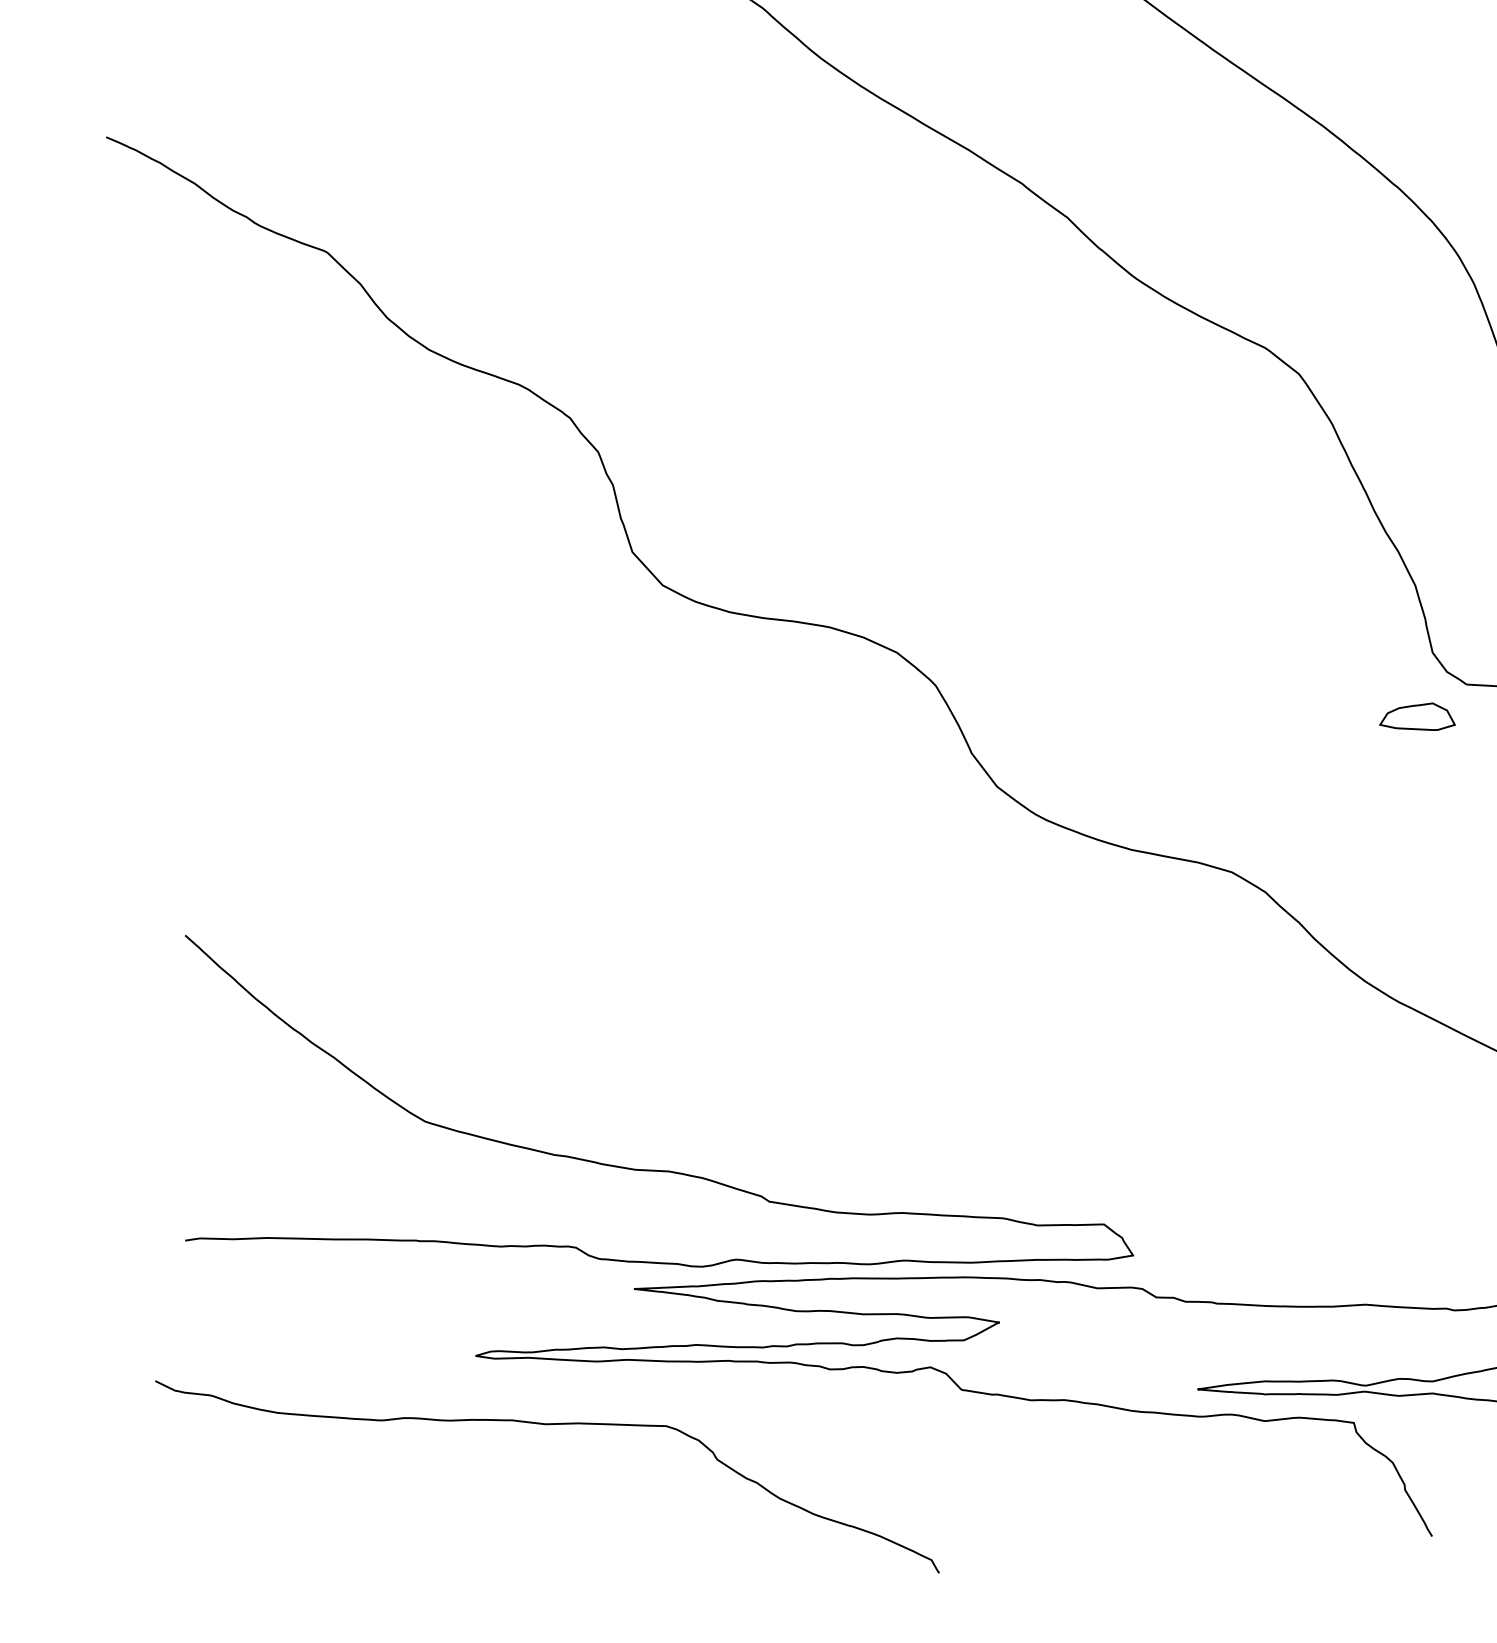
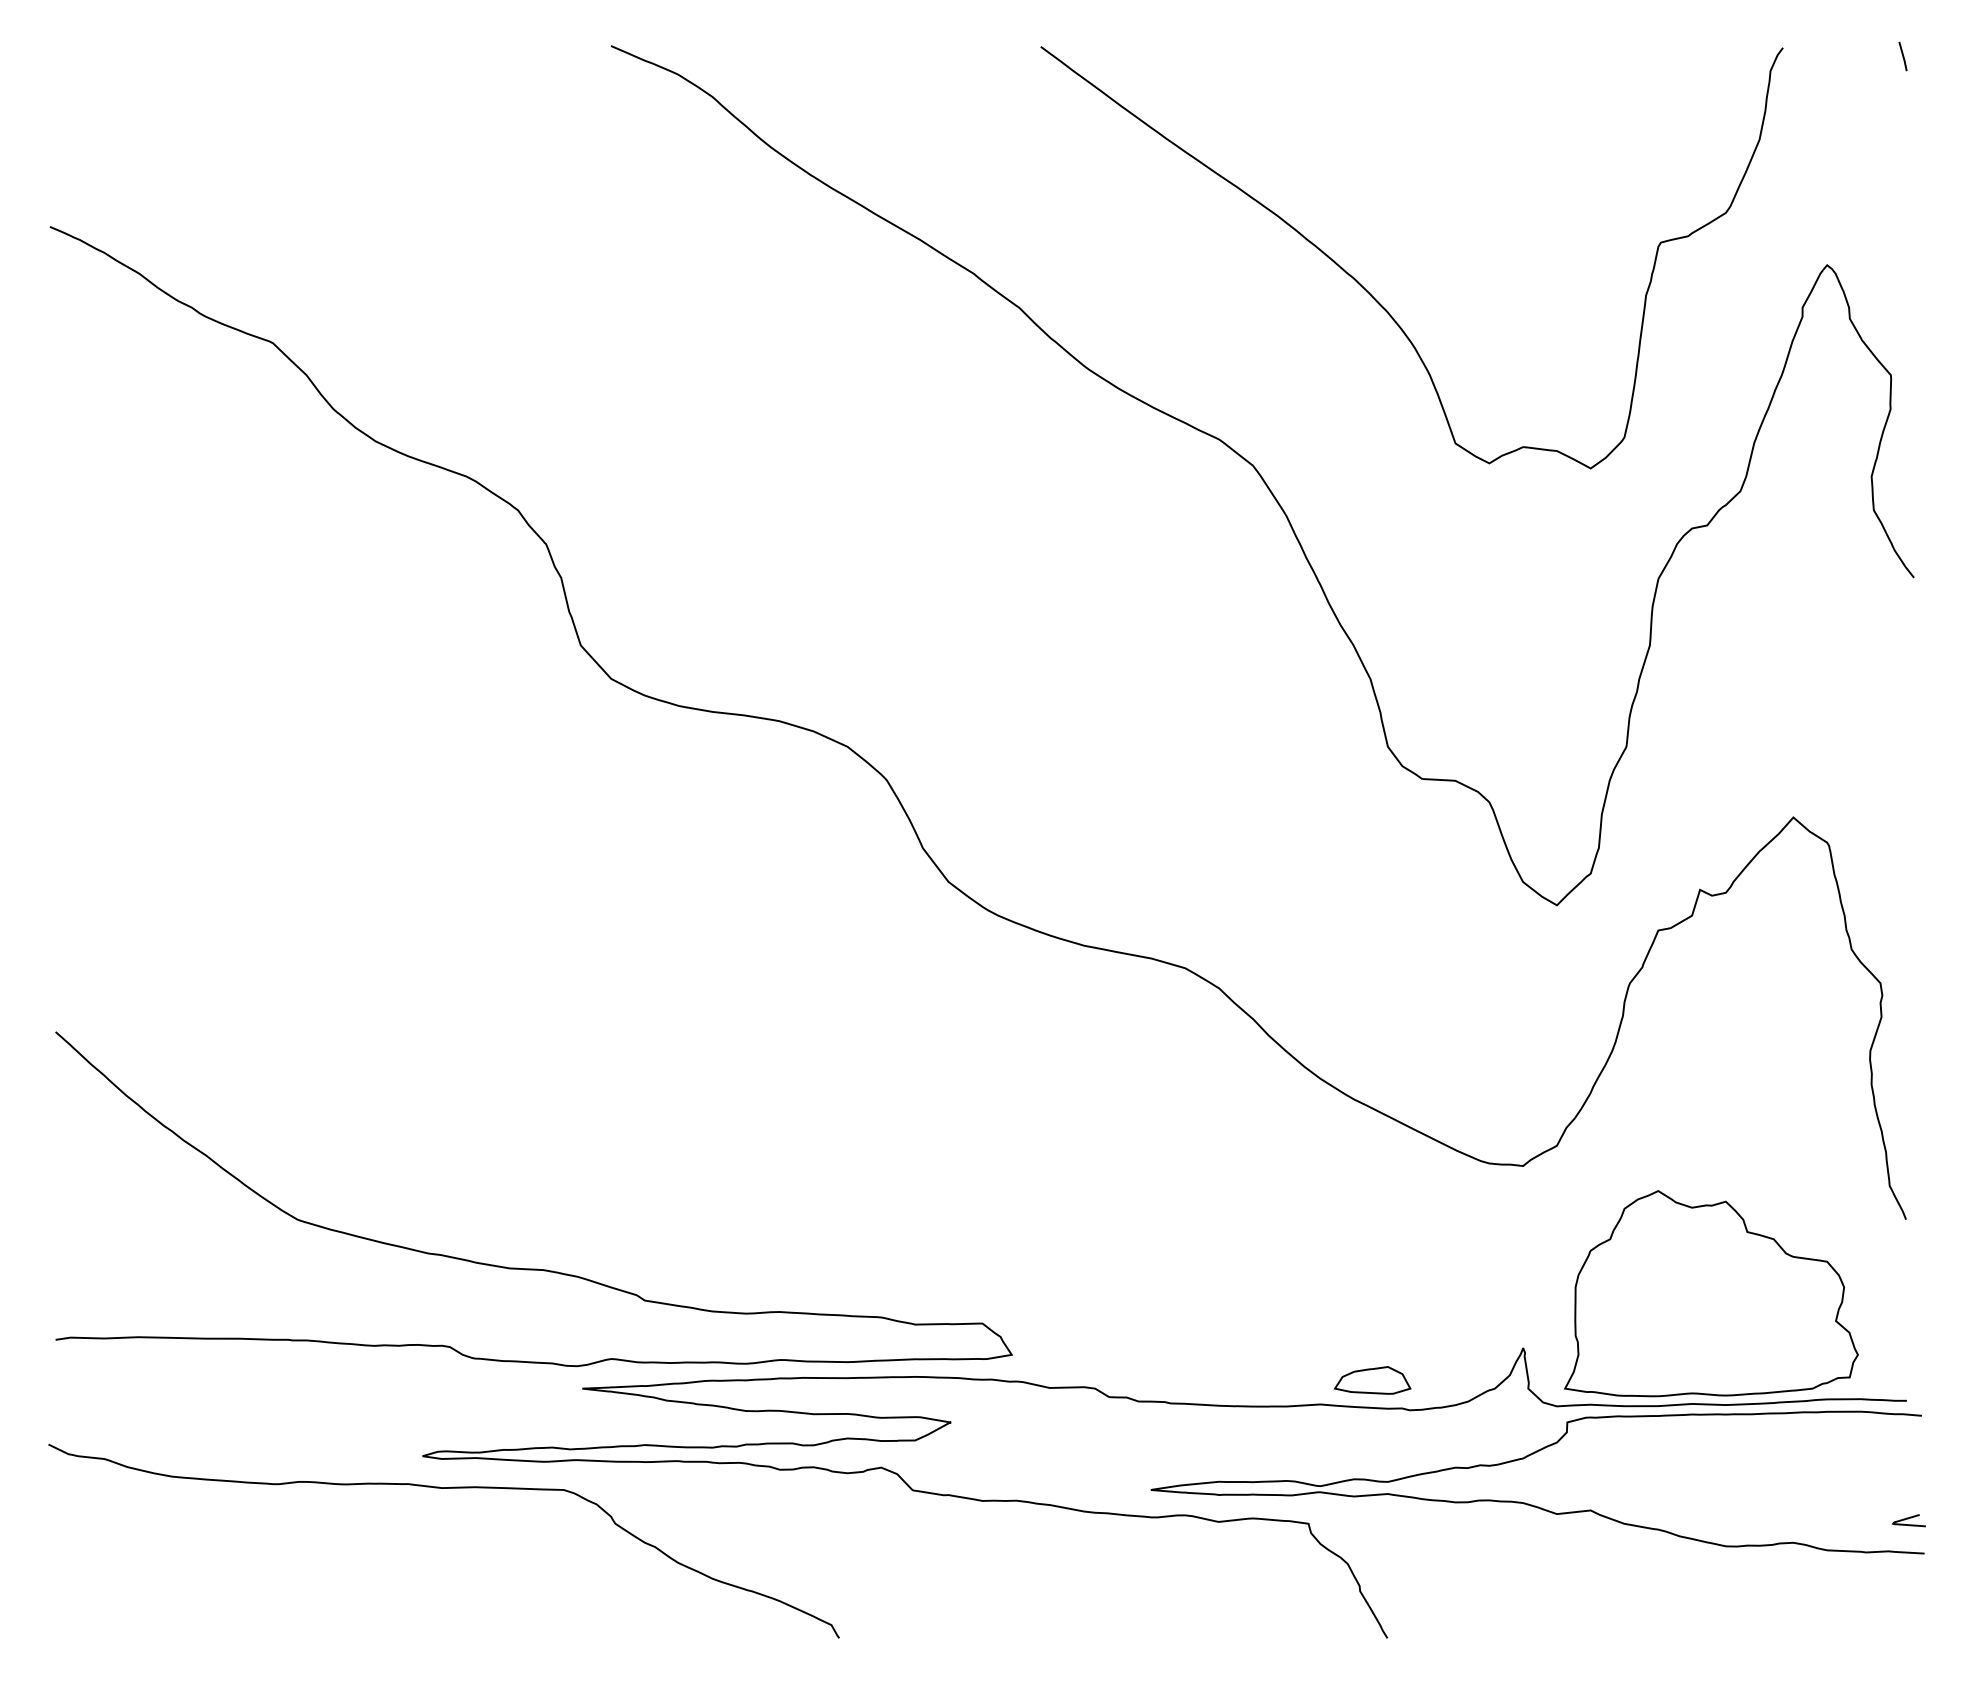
part: (1417, 716) -> (1372, 1380), moved
curve: (659, 1169) -> (534, 1268), moved
curve: (546, 1424) -> (443, 1488), moved

